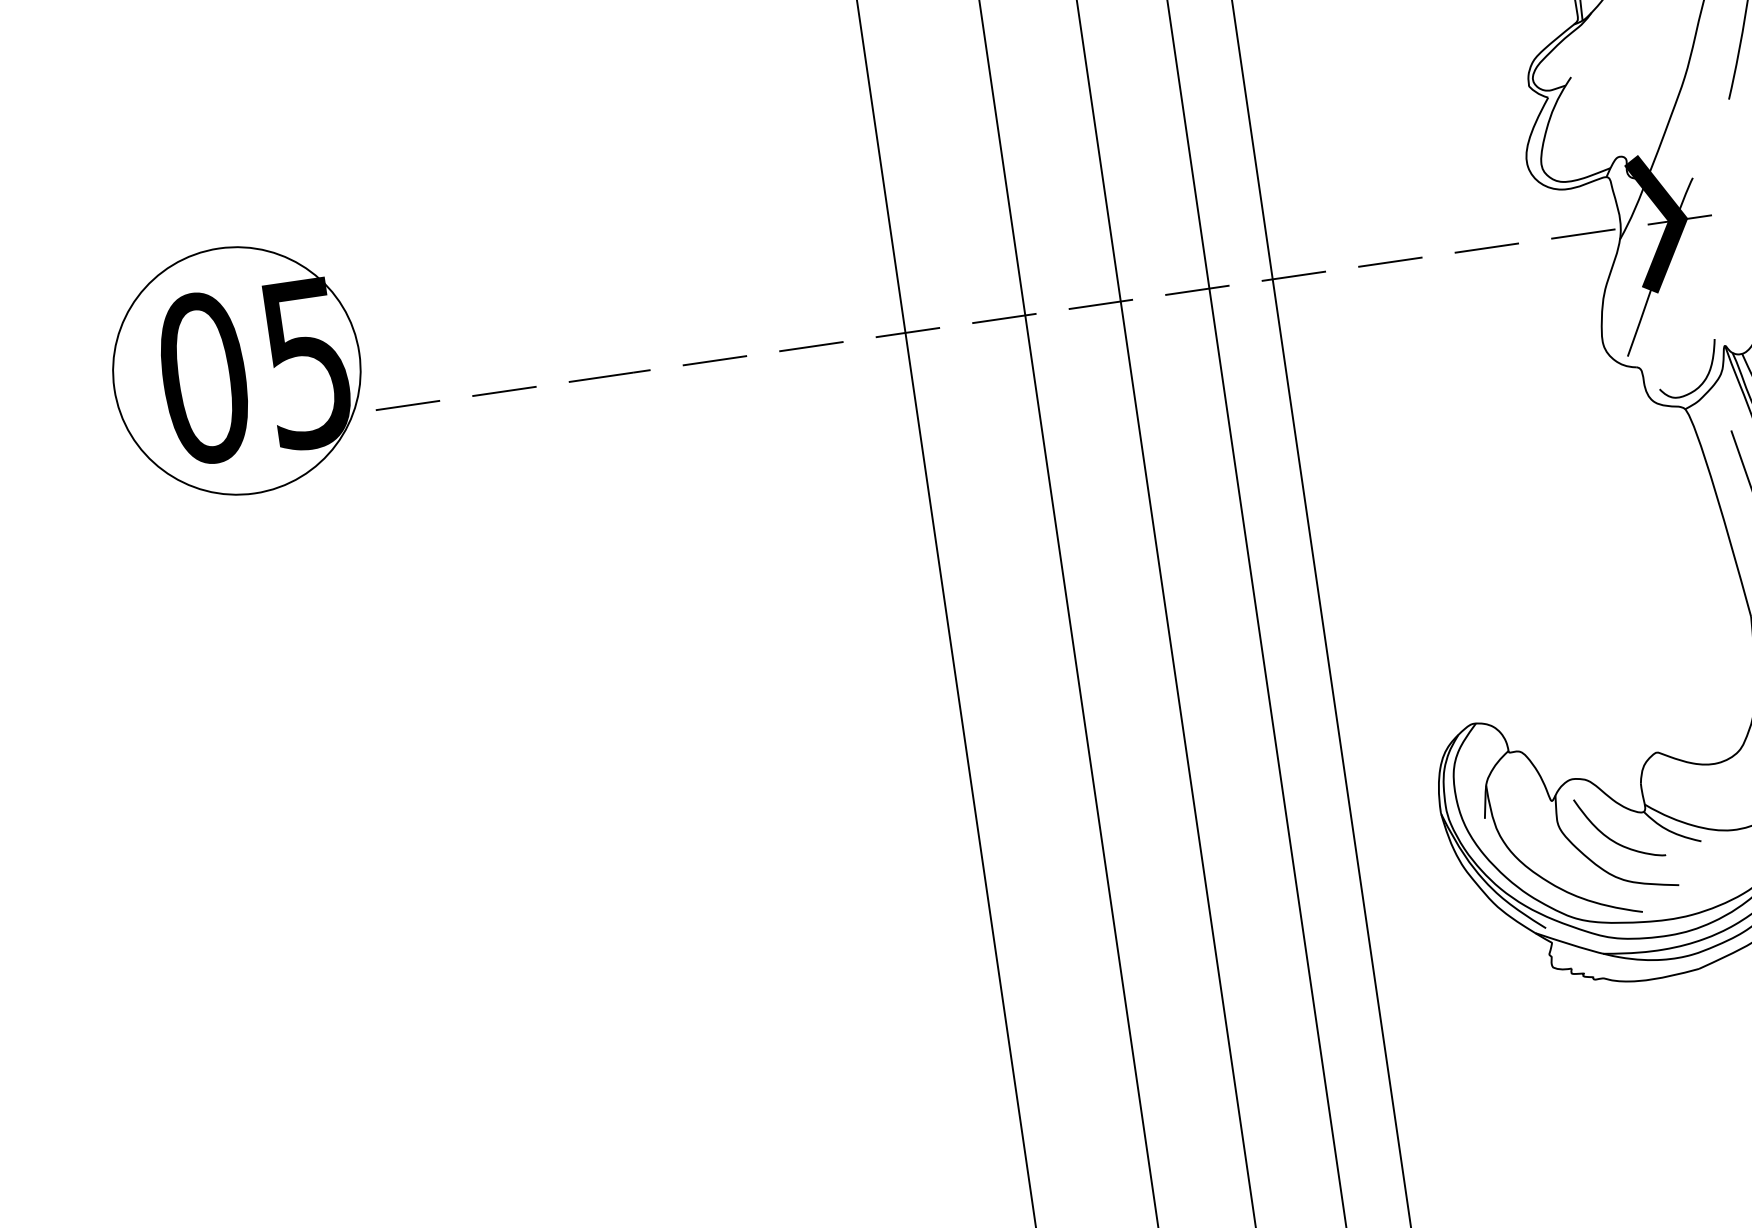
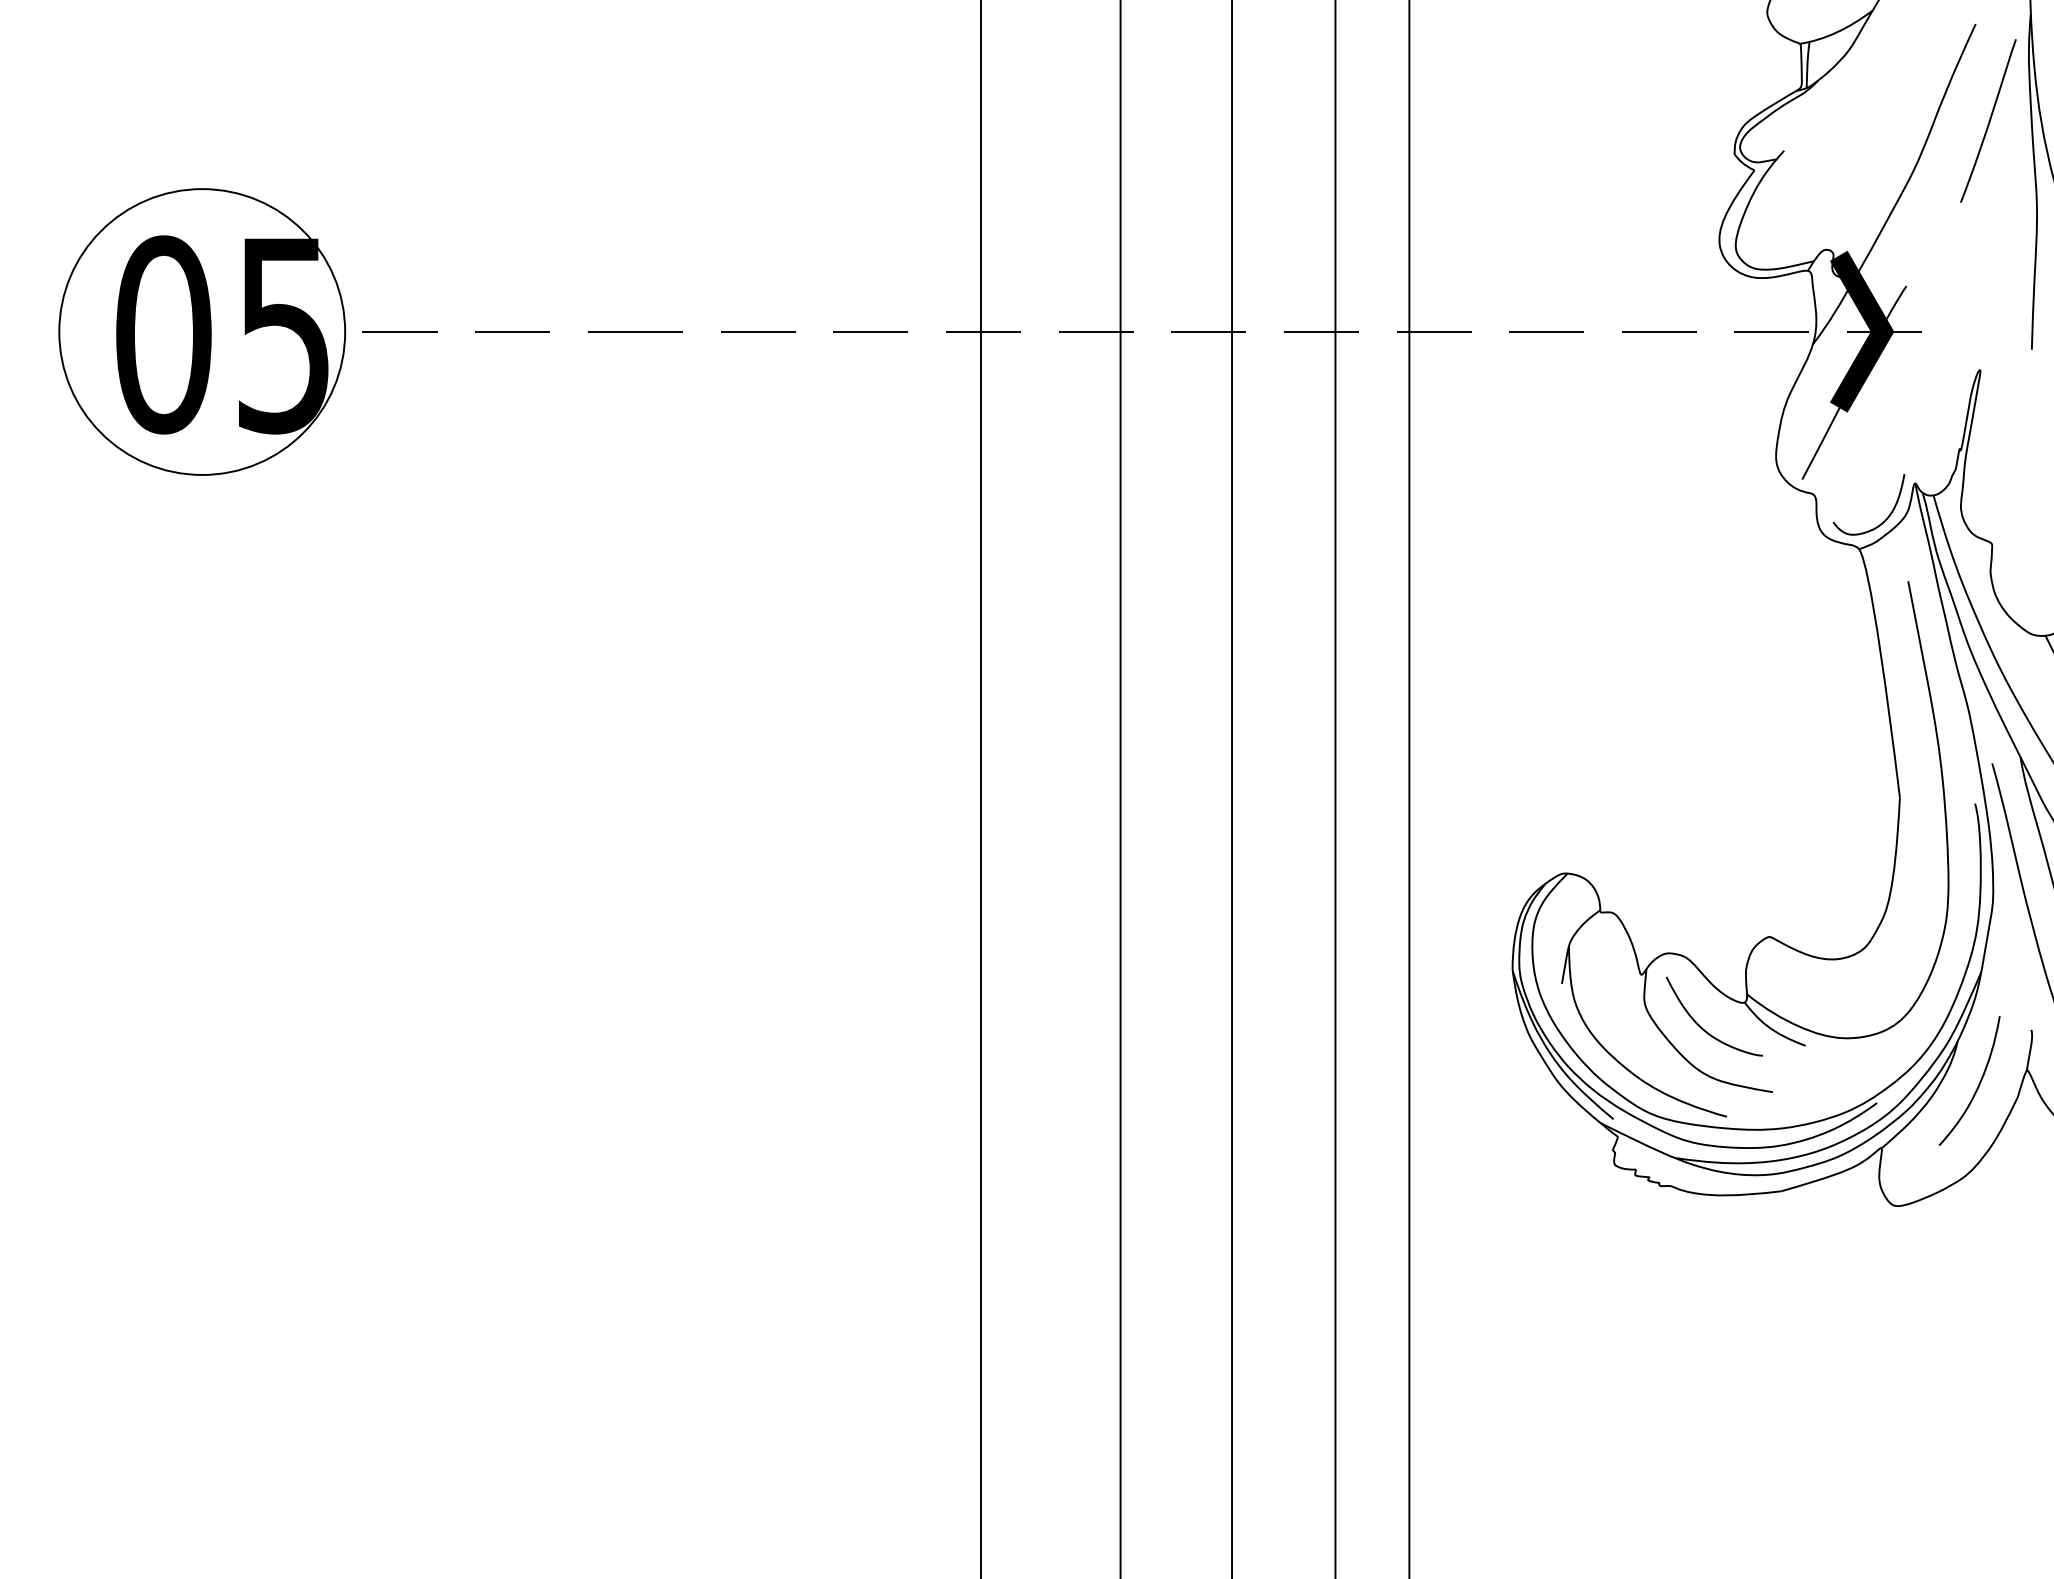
part: (237, 370) -> (202, 331), moved

